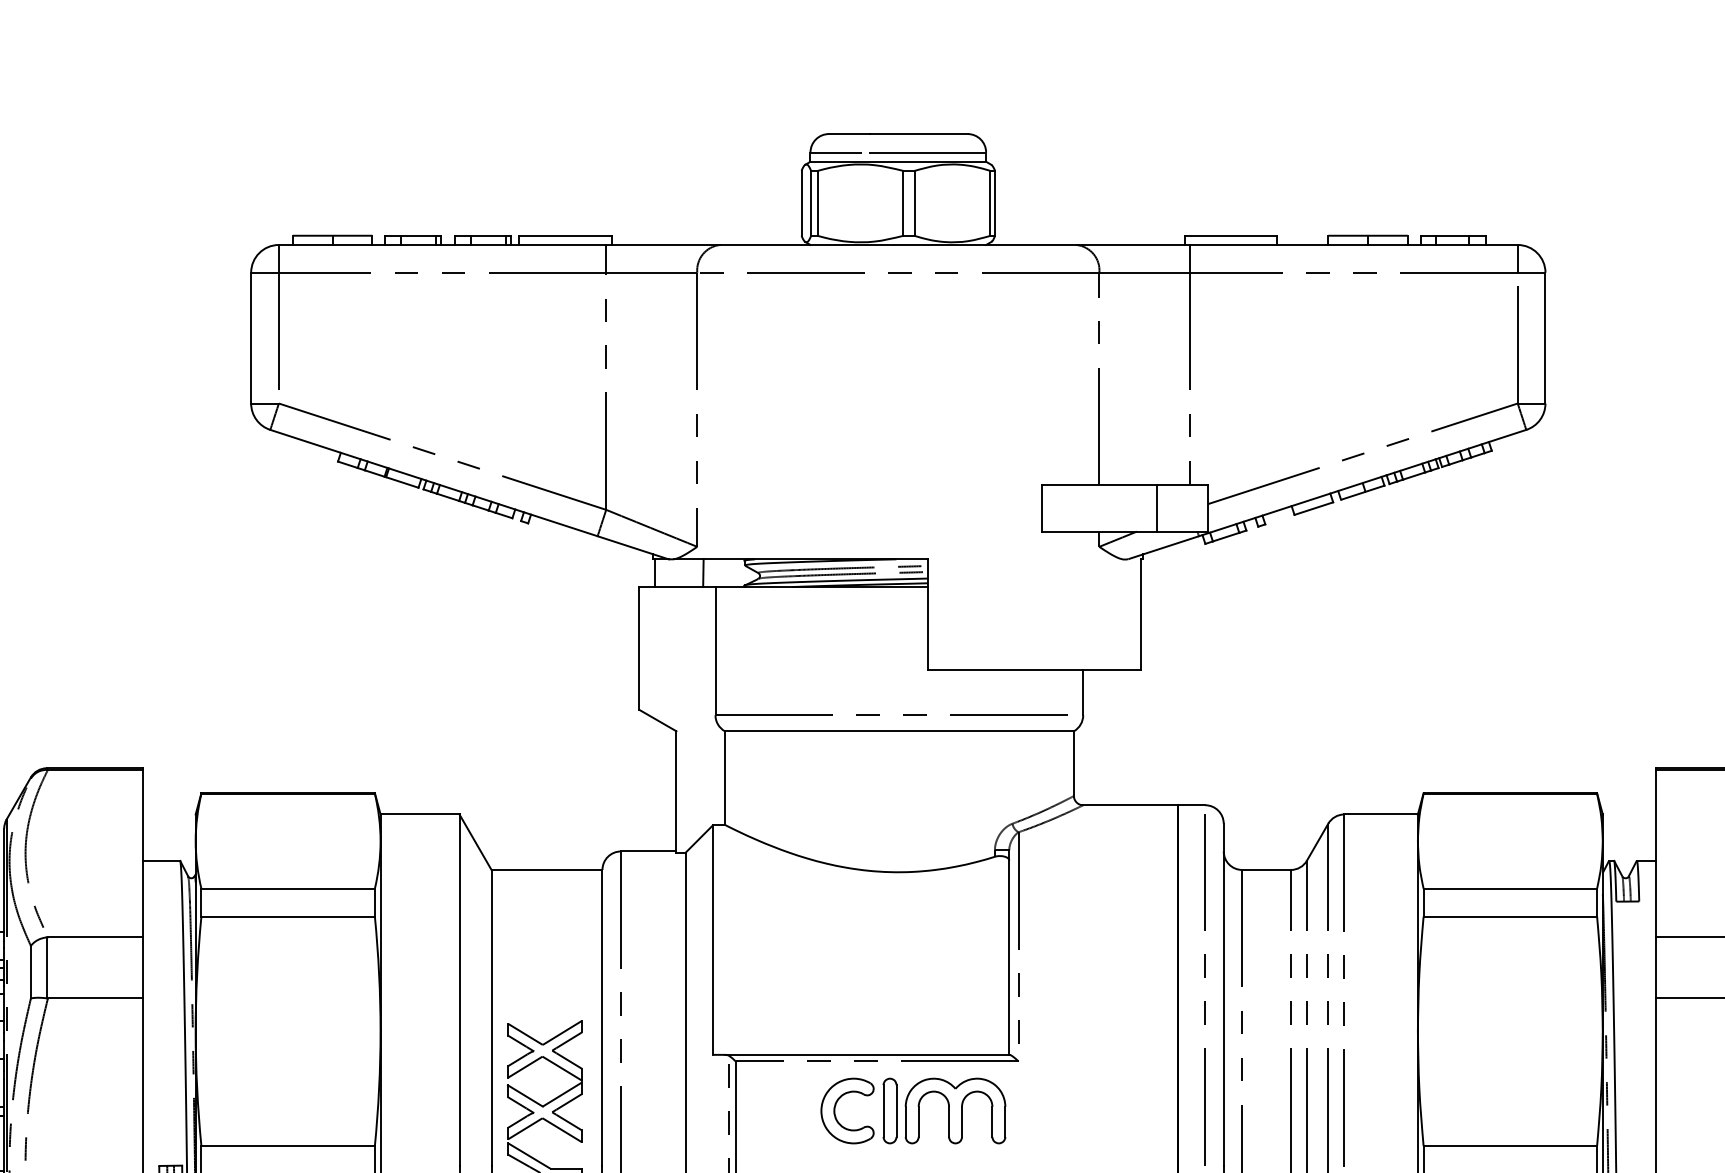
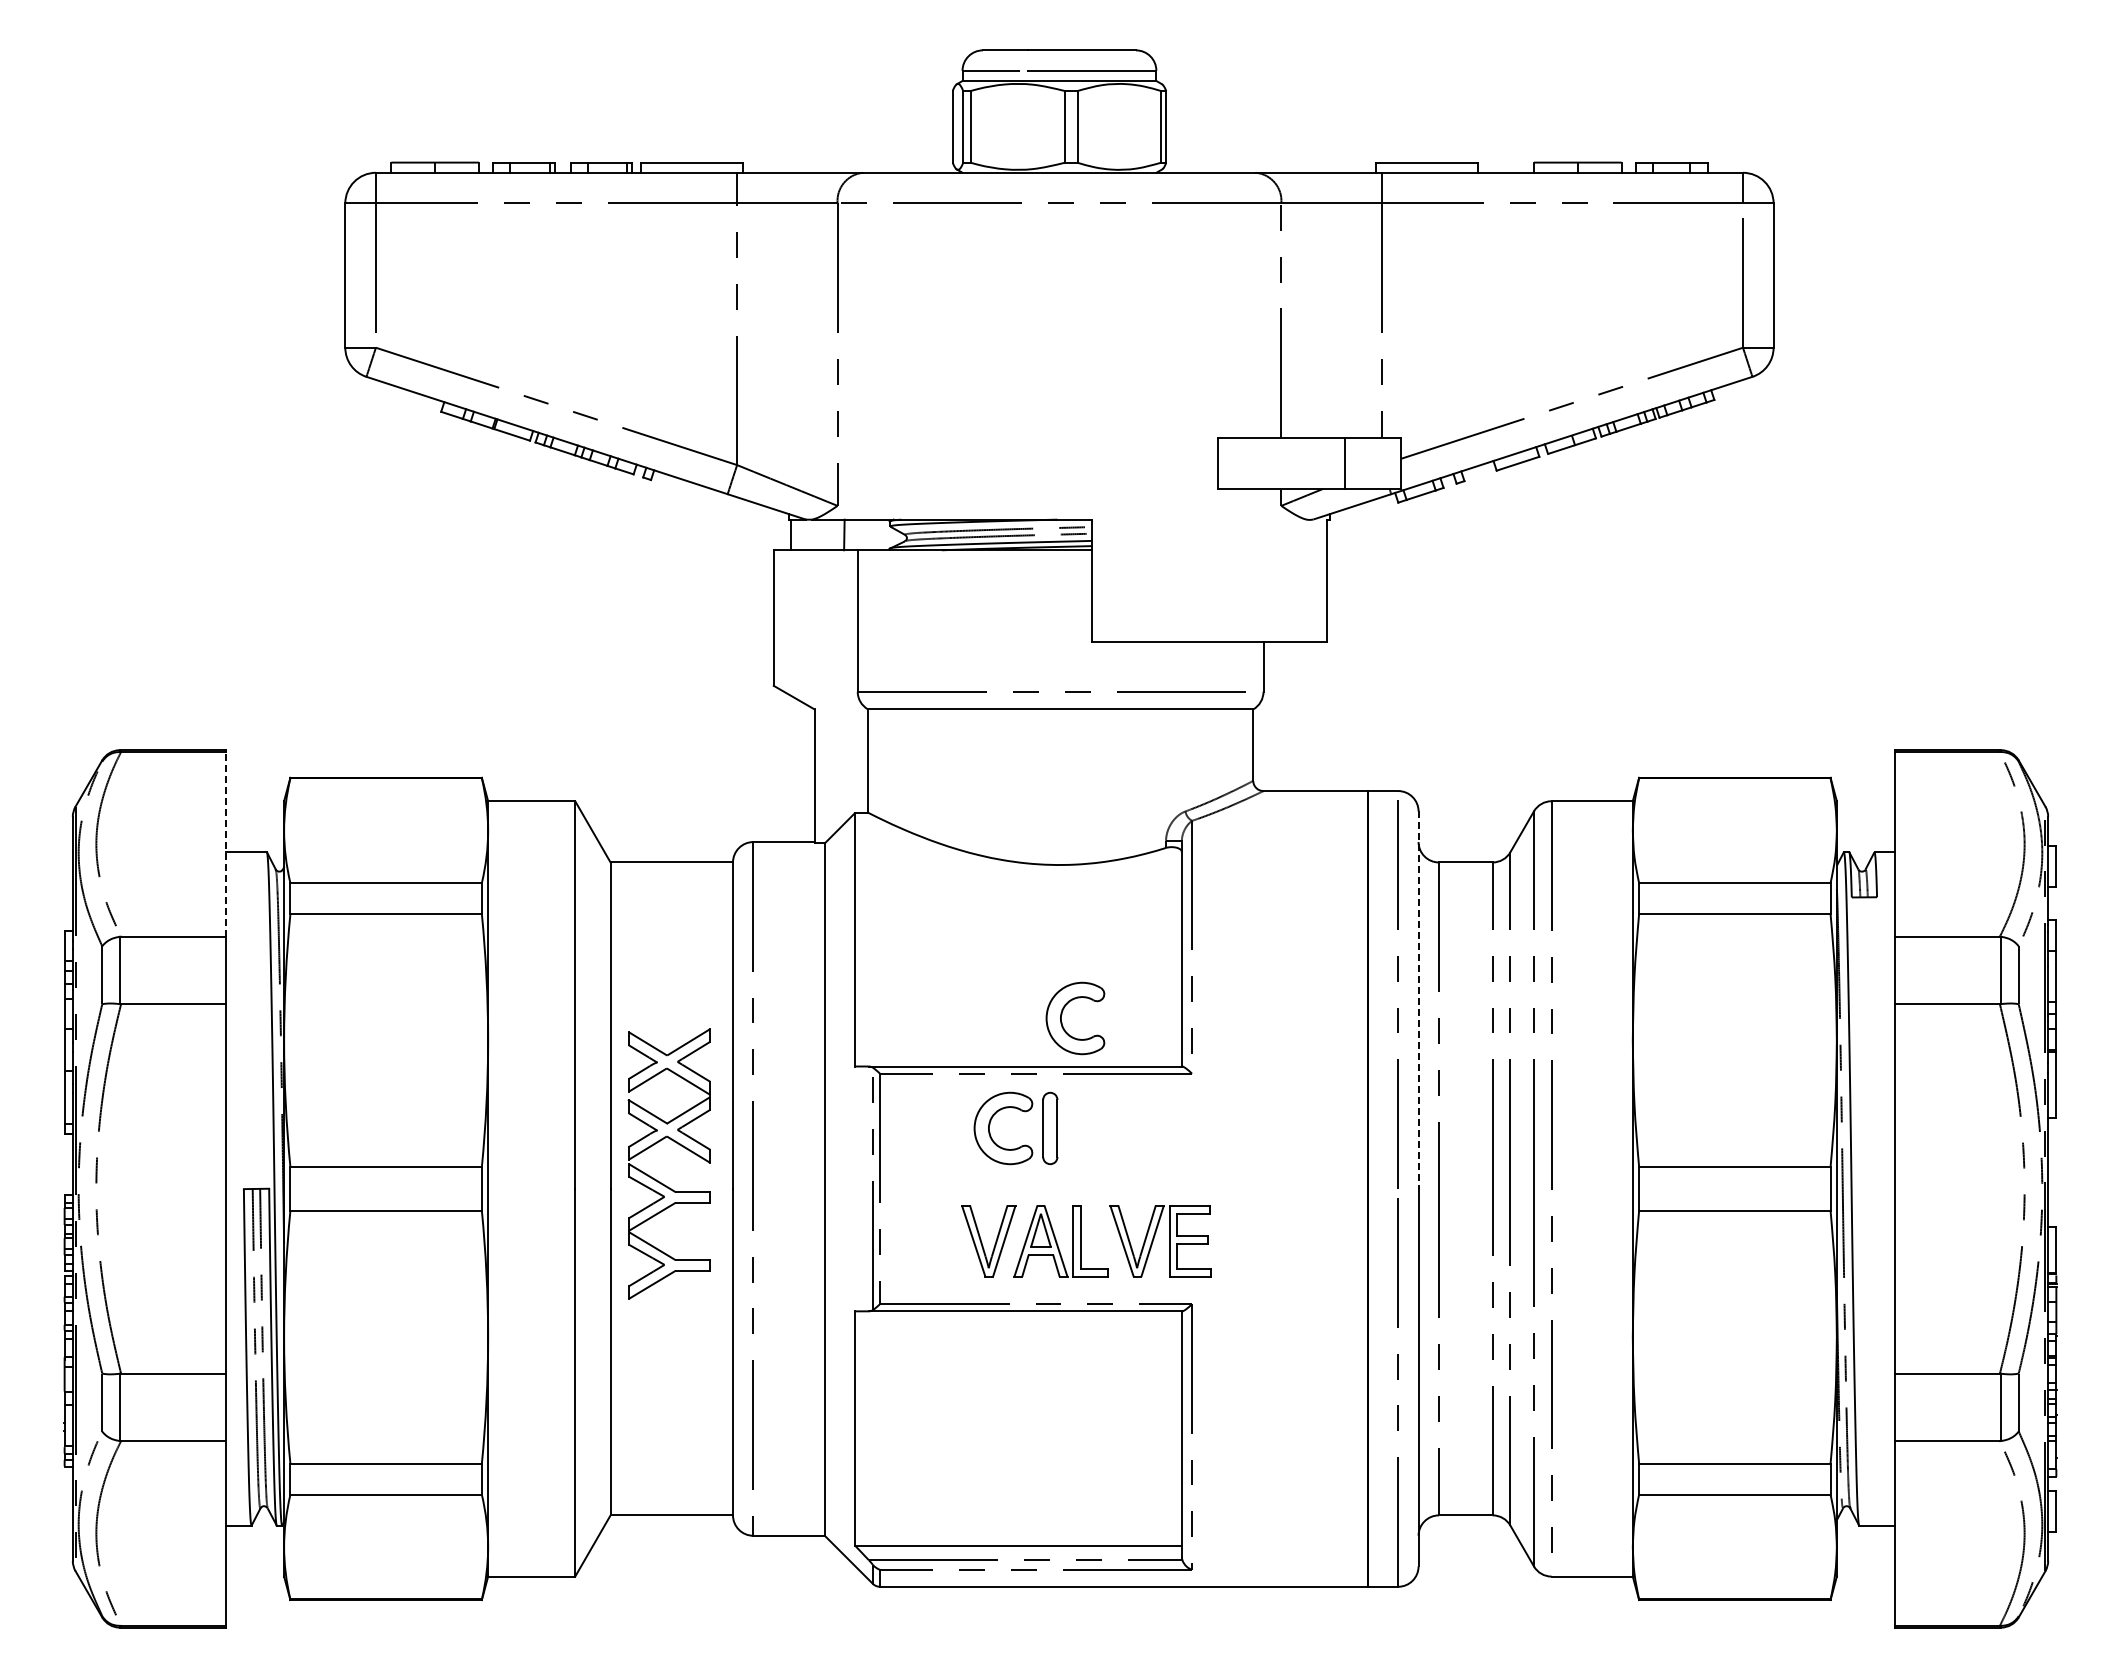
line: (142, 852) -> (225, 843), solid -> dashed
line: (1223, 995) -> (1418, 1000), solid -> dashed
part: (901, 1007) -> (1062, 1014), added
part: (955, 1111) -> (1122, 1128), removed

